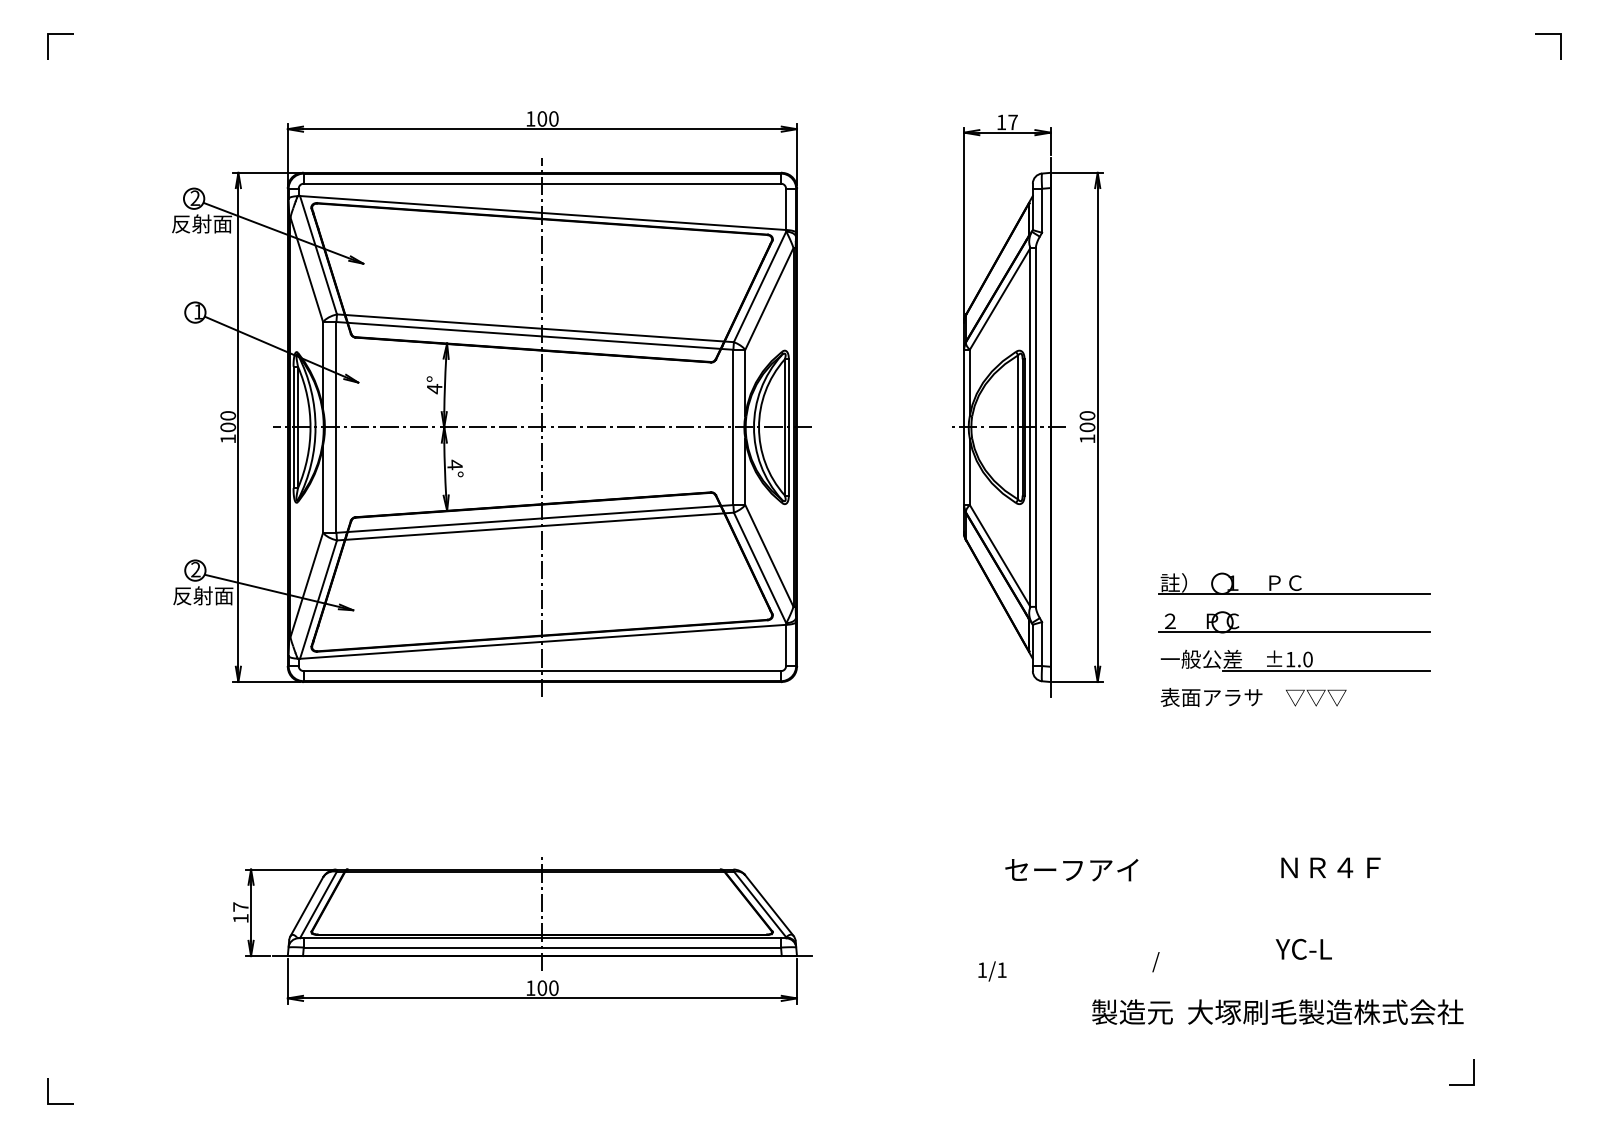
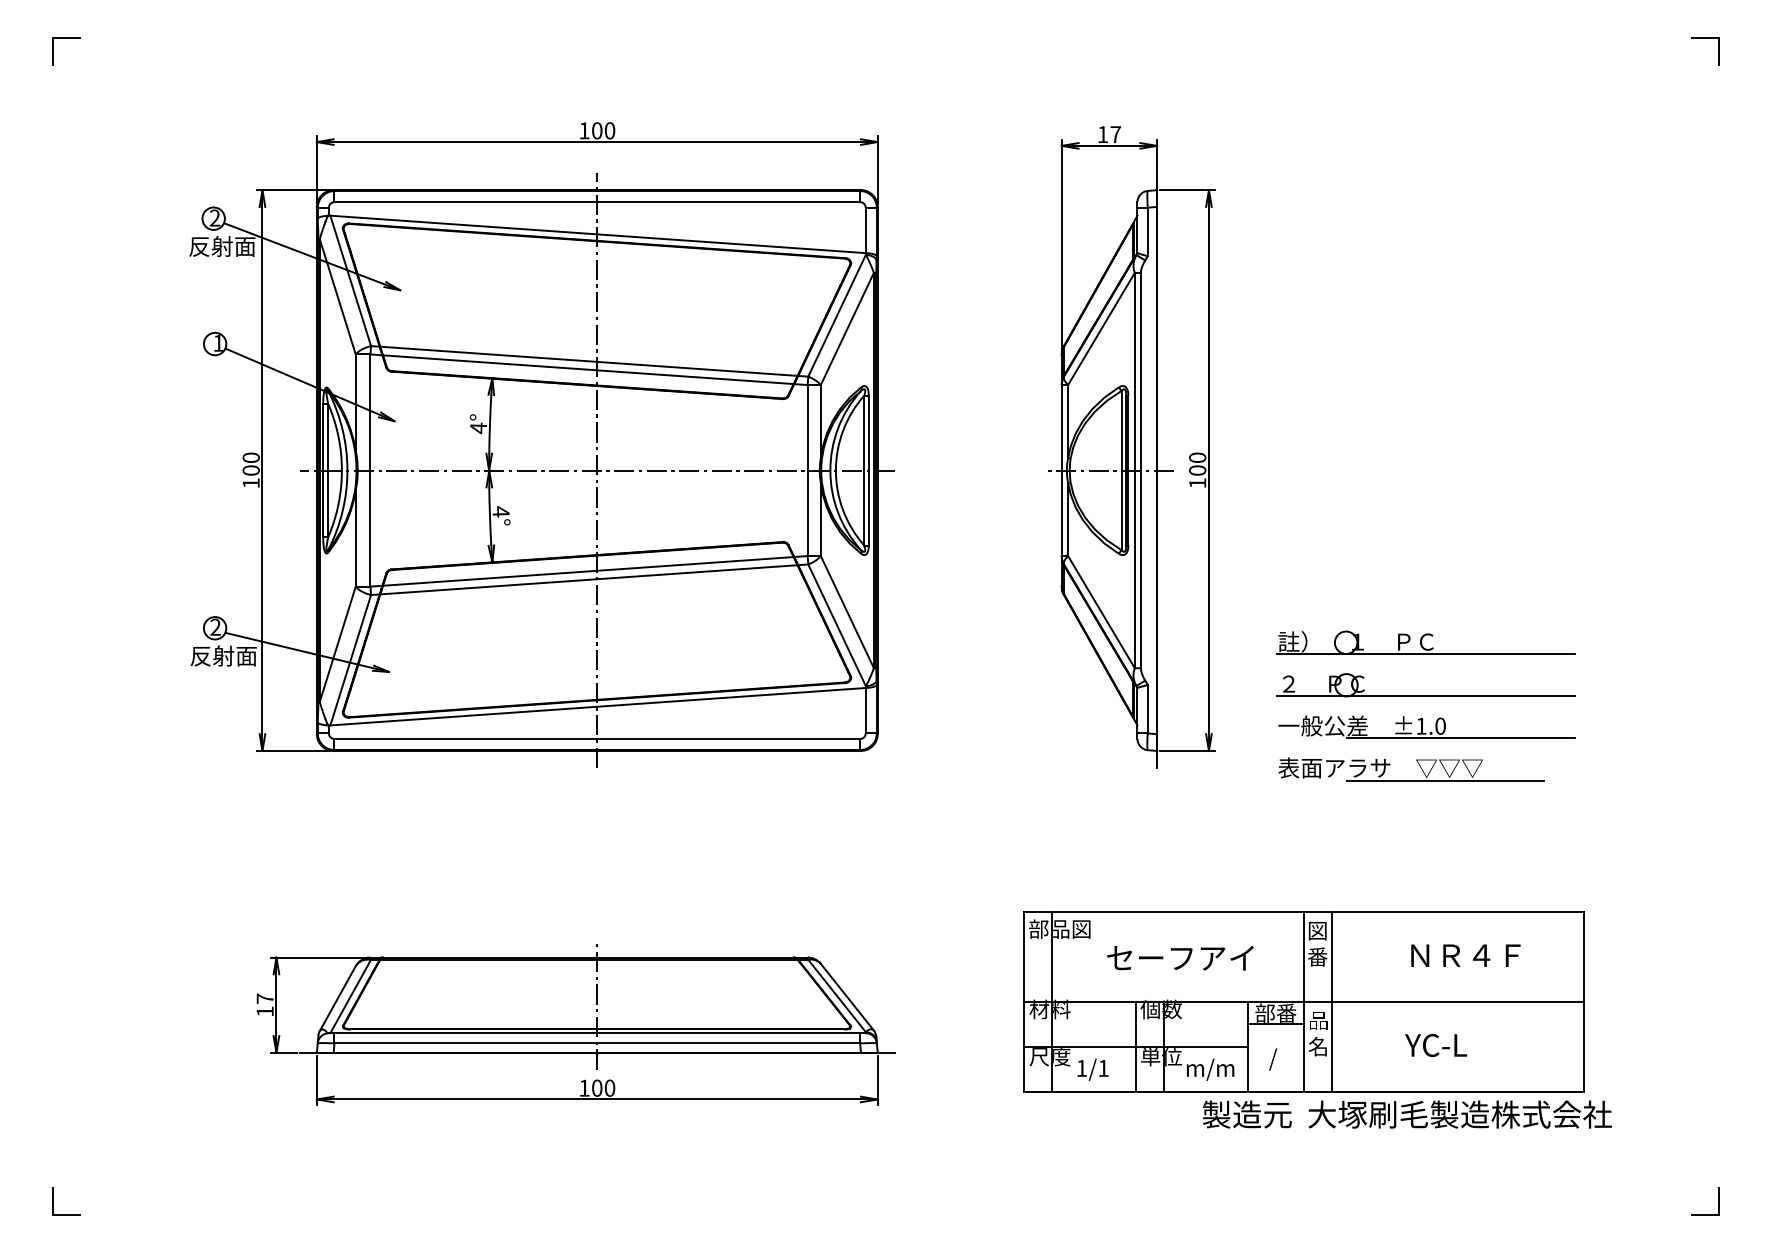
line: (1312, 708) -> (1445, 780), added
part: (1183, 909) -> (1303, 1001), added
line: (1474, 1071) -> (1718, 1201), moved

